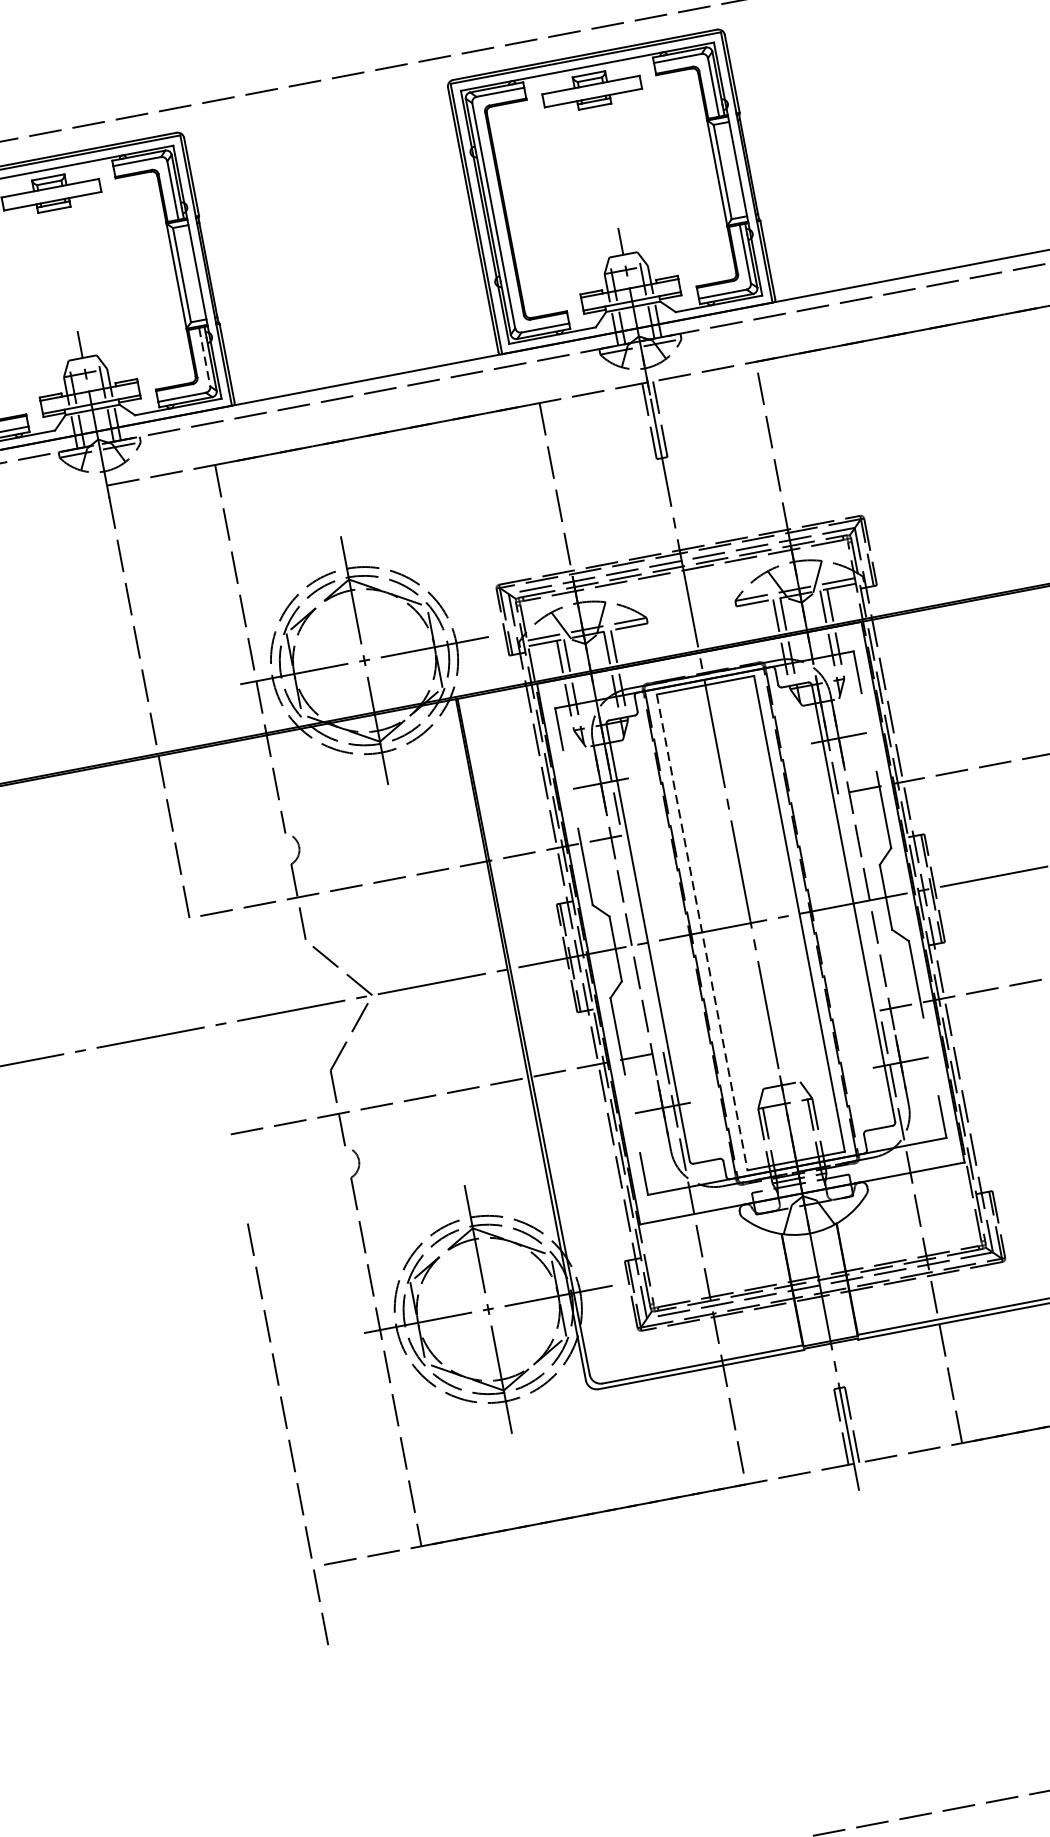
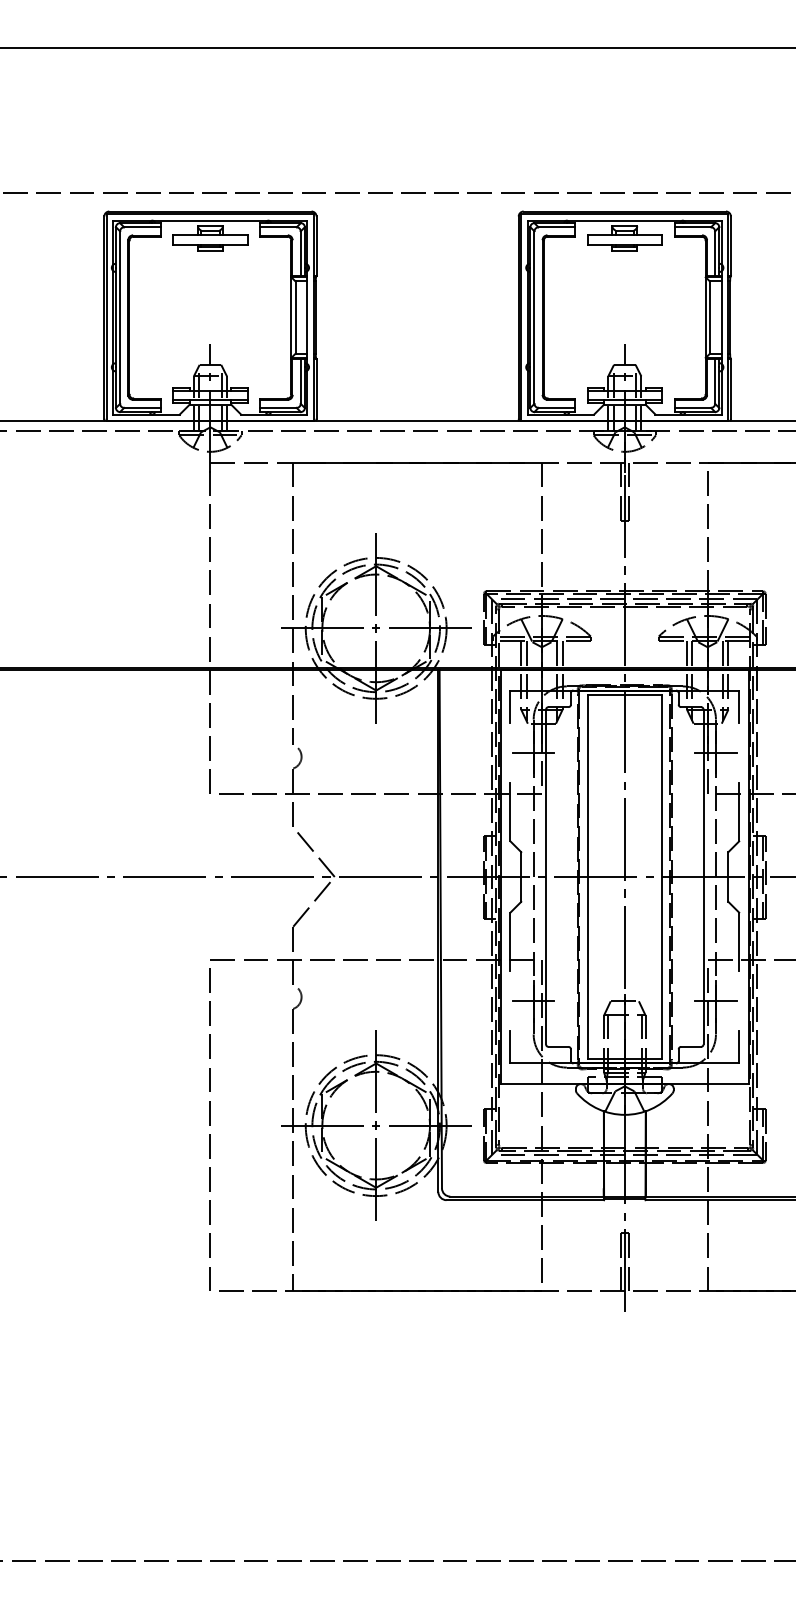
line: (204, 357) -> (300, 381), dashed -> solid
line: (702, 933) -> (587, 877), dashed -> solid
line: (285, 1429) -> (209, 1125), moved

